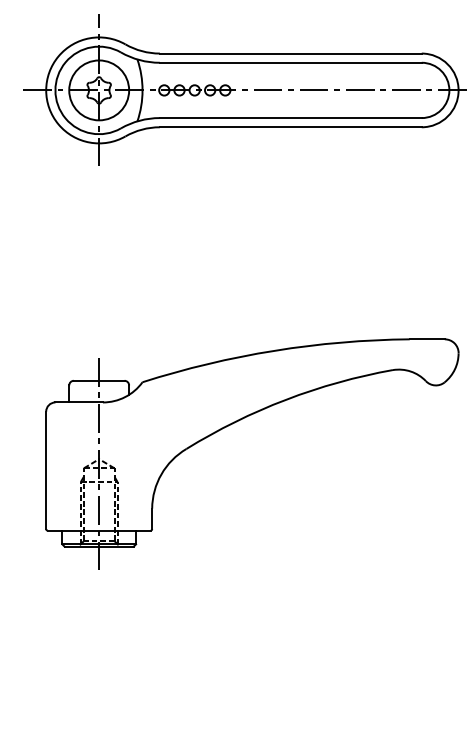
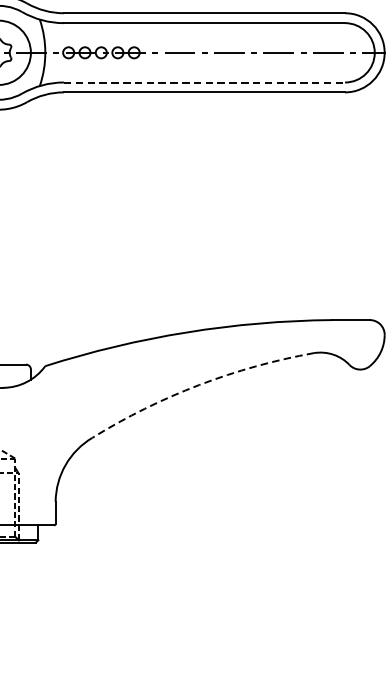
line: (290, 118) -> (204, 82), solid -> dashed
arc: (285, 399) -> (198, 384), solid -> dashed

